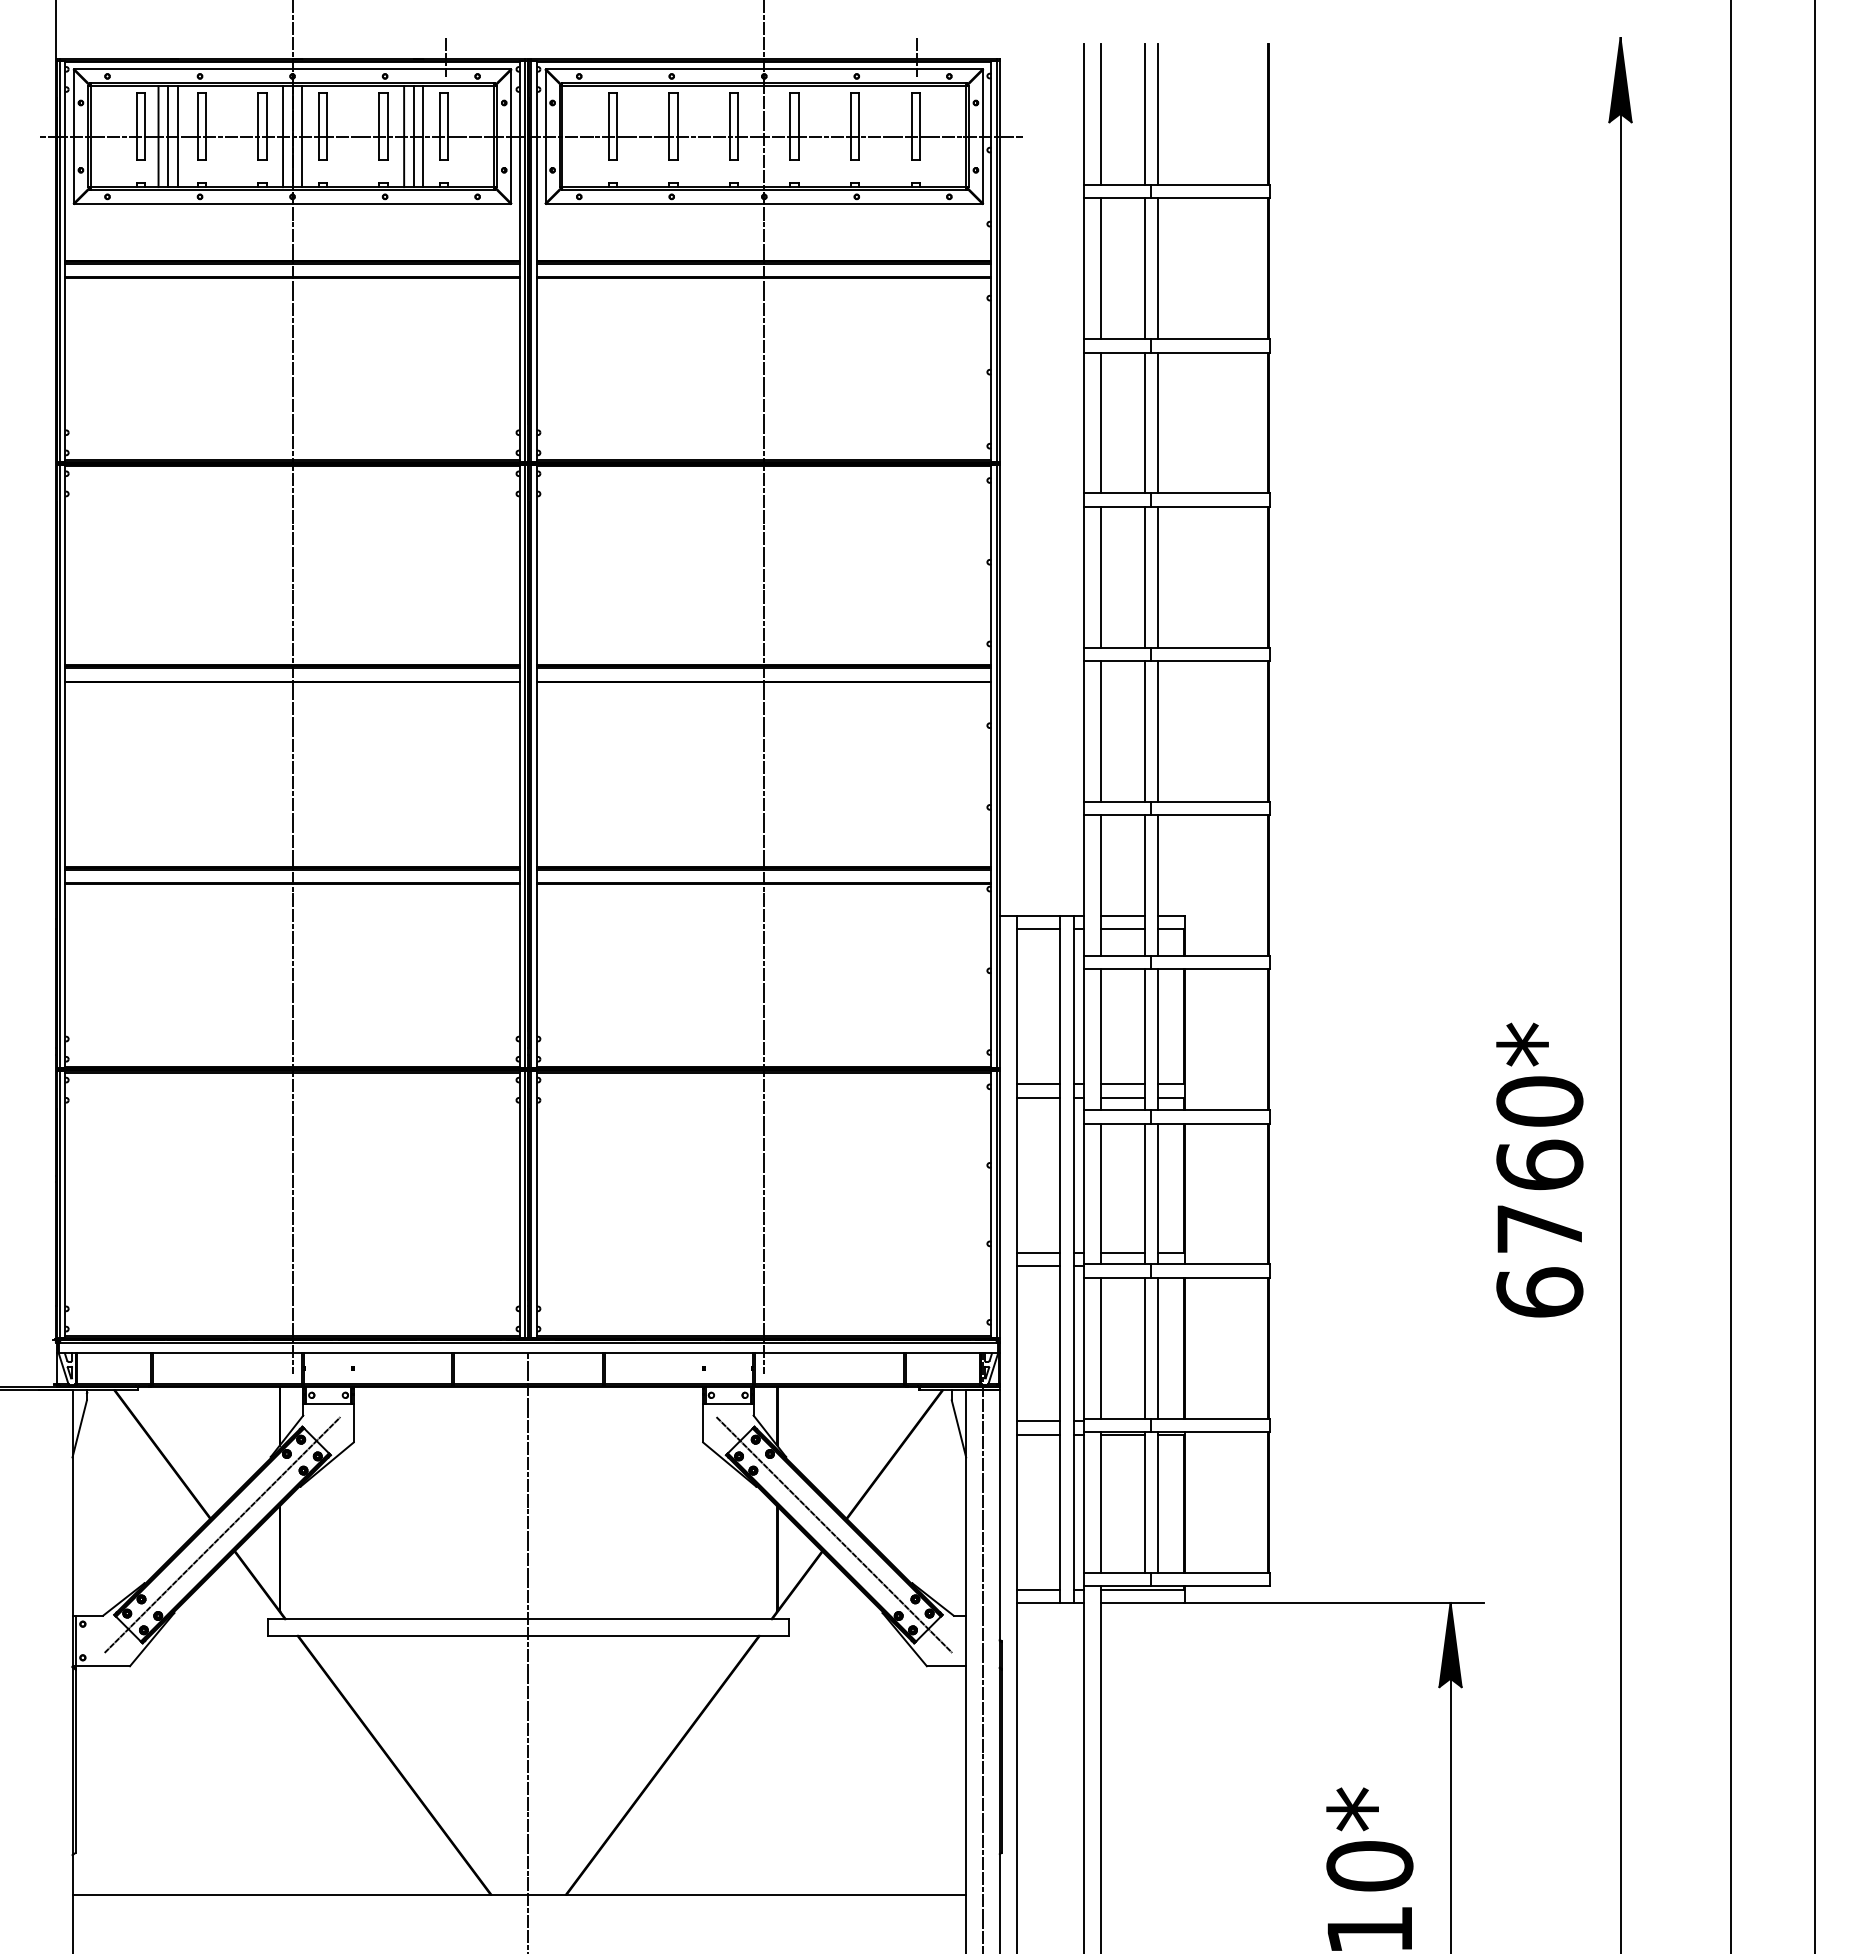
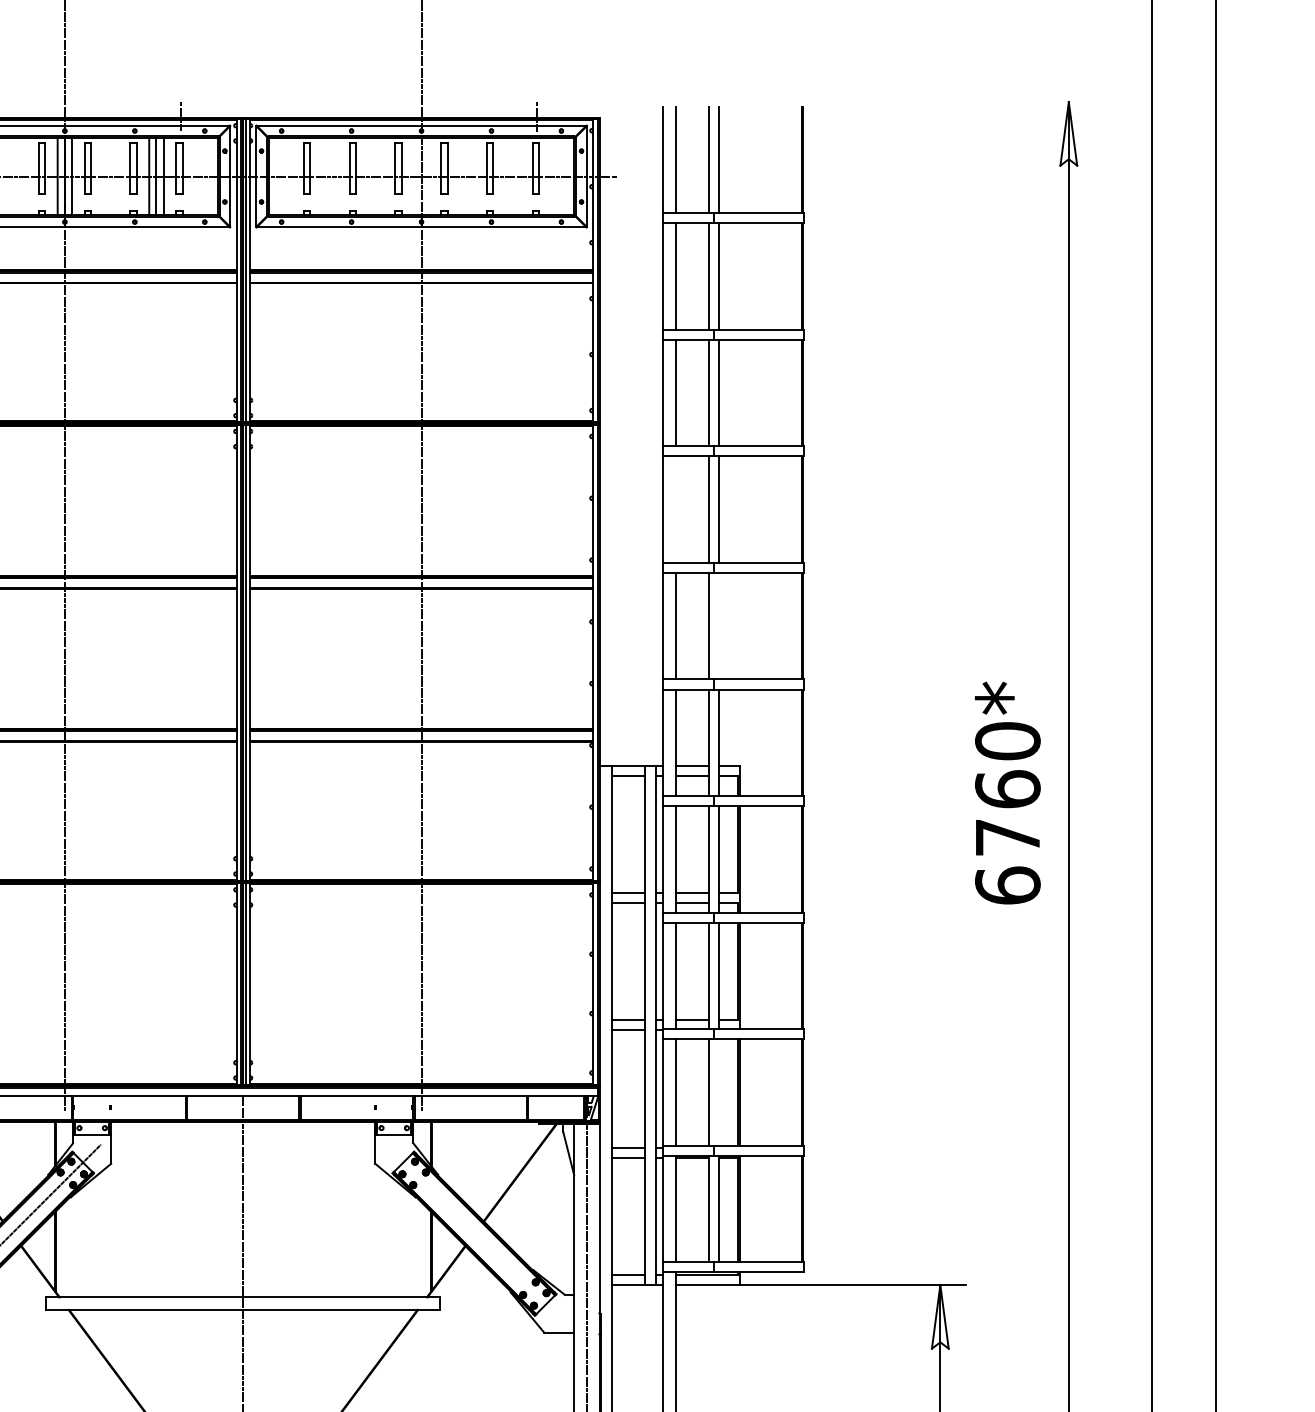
fill: (1620, 80) -> (1068, 134), removed
line: (1100, 576) -> (675, 509), removed
line: (1157, 730) -> (718, 625), removed
text: (1539, 1169) -> (1007, 792), moved
line: (1157, 1347) -> (718, 1091), removed
line: (834, 1534) -> (474, 1233), removed
fill: (1450, 1644) -> (940, 1316), removed

